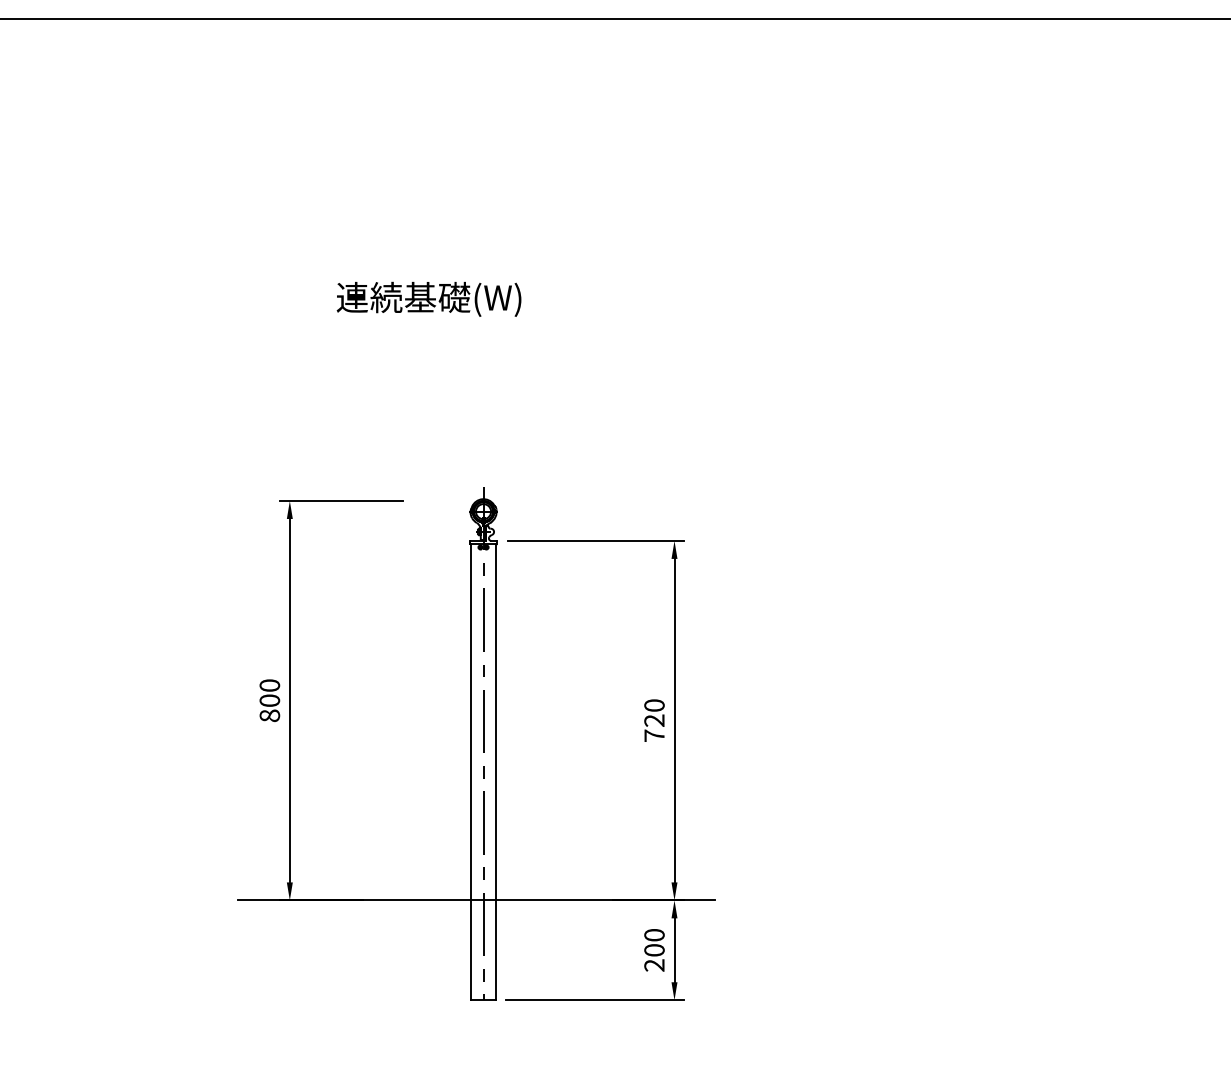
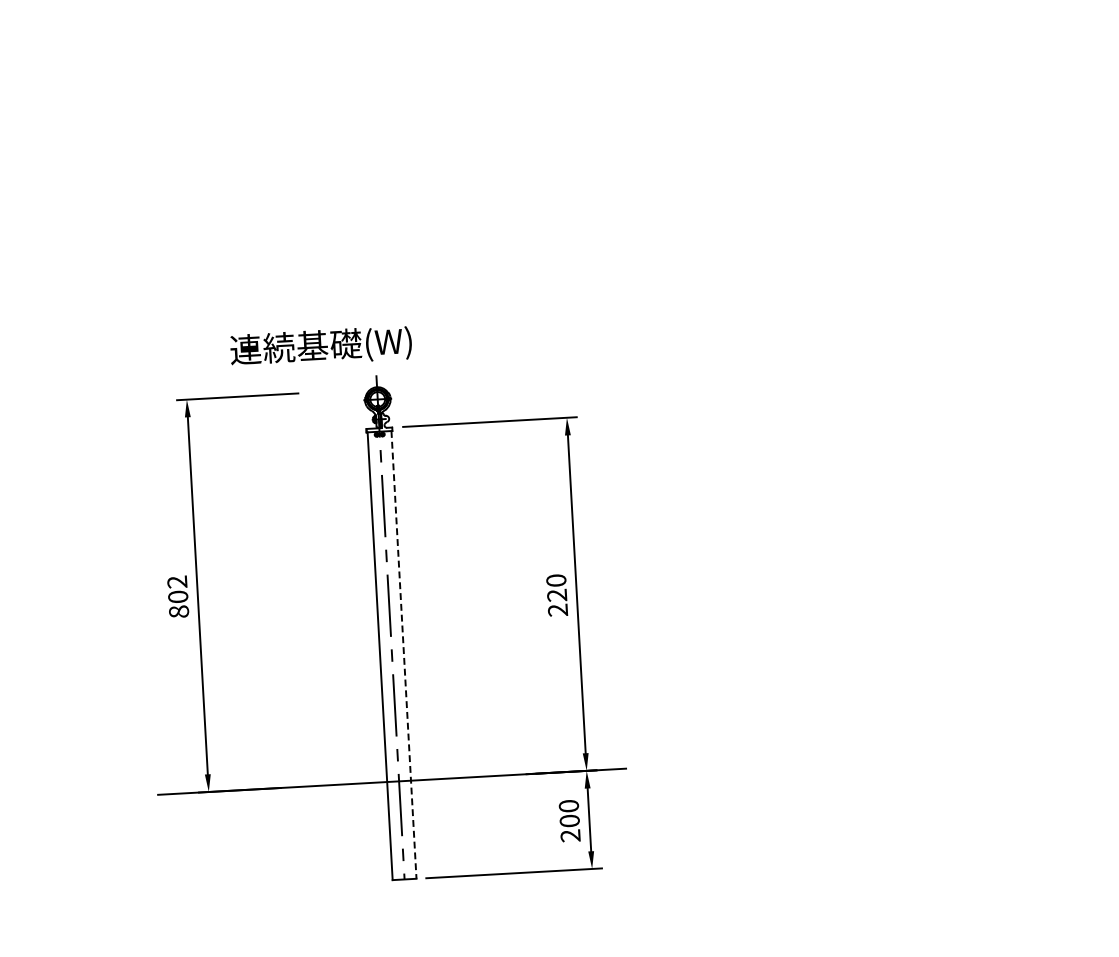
text: (428, 298) -> (320, 346), moved
text: (269, 685) -> (177, 582), 800 -> 802
text: (654, 735) -> (557, 609), 720 -> 220
line: (495, 772) -> (403, 655), solid -> dashed

